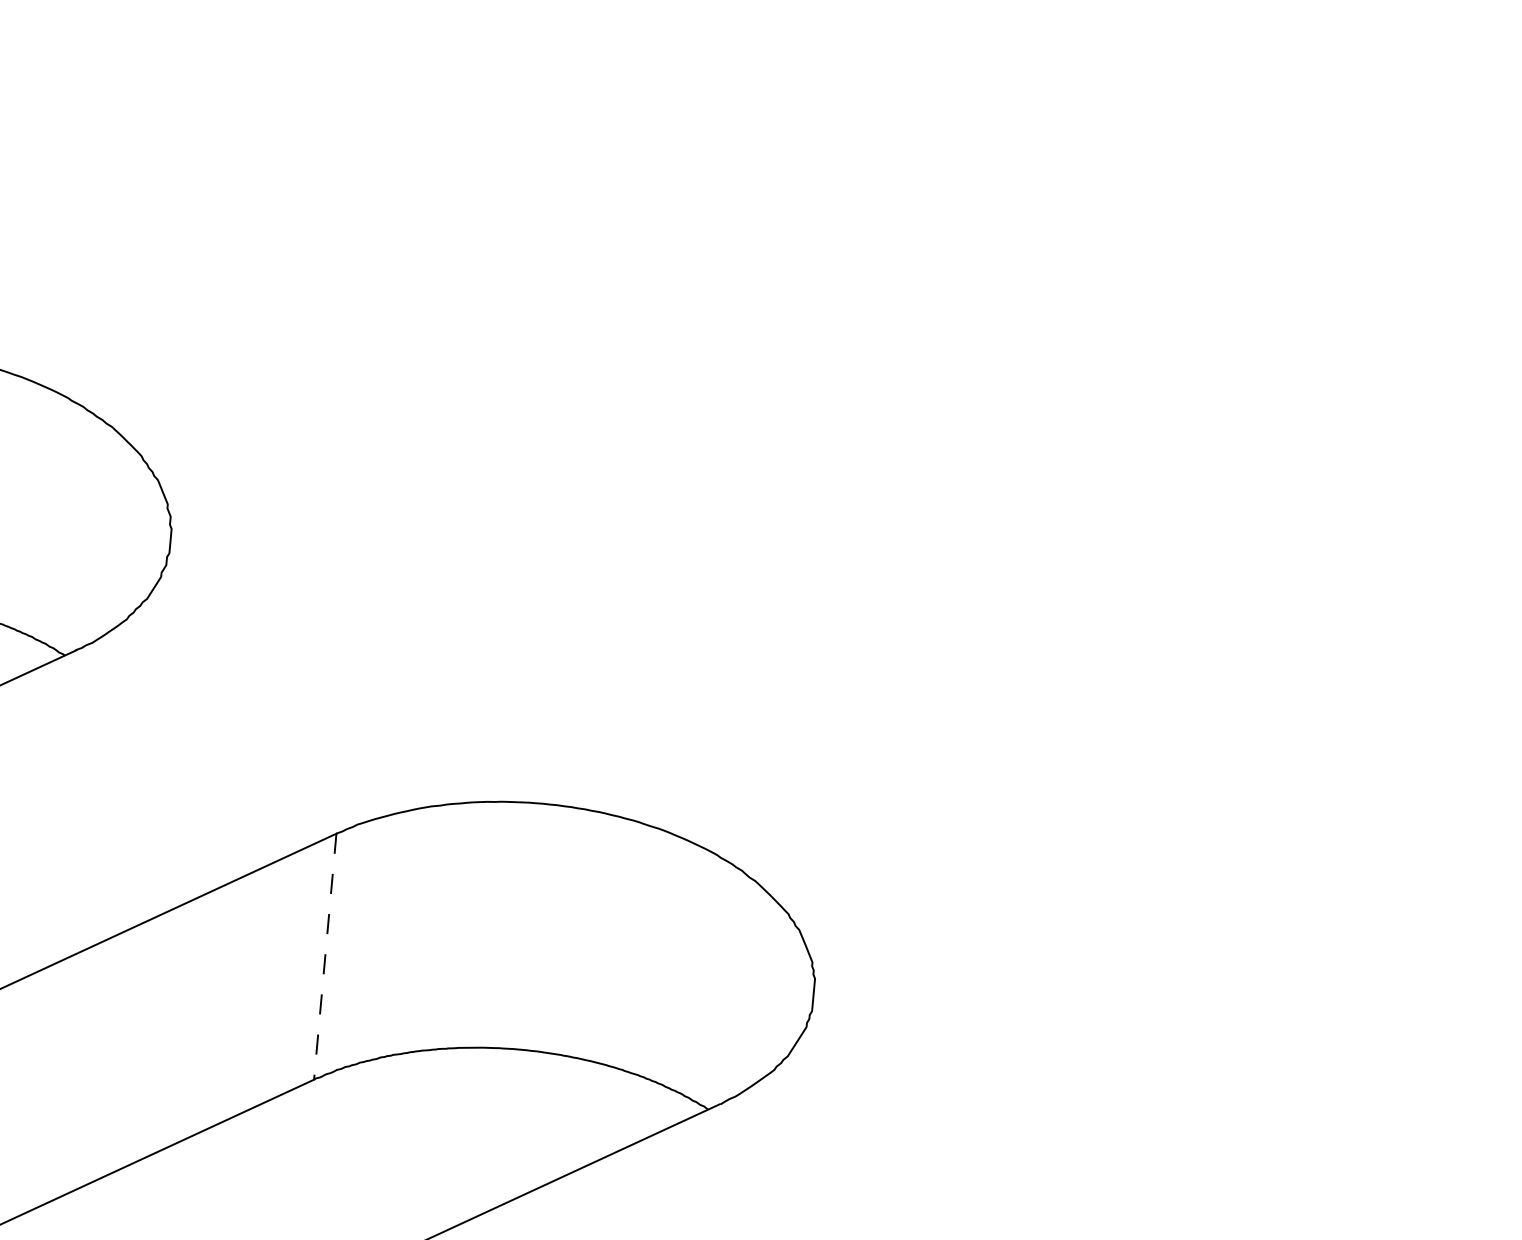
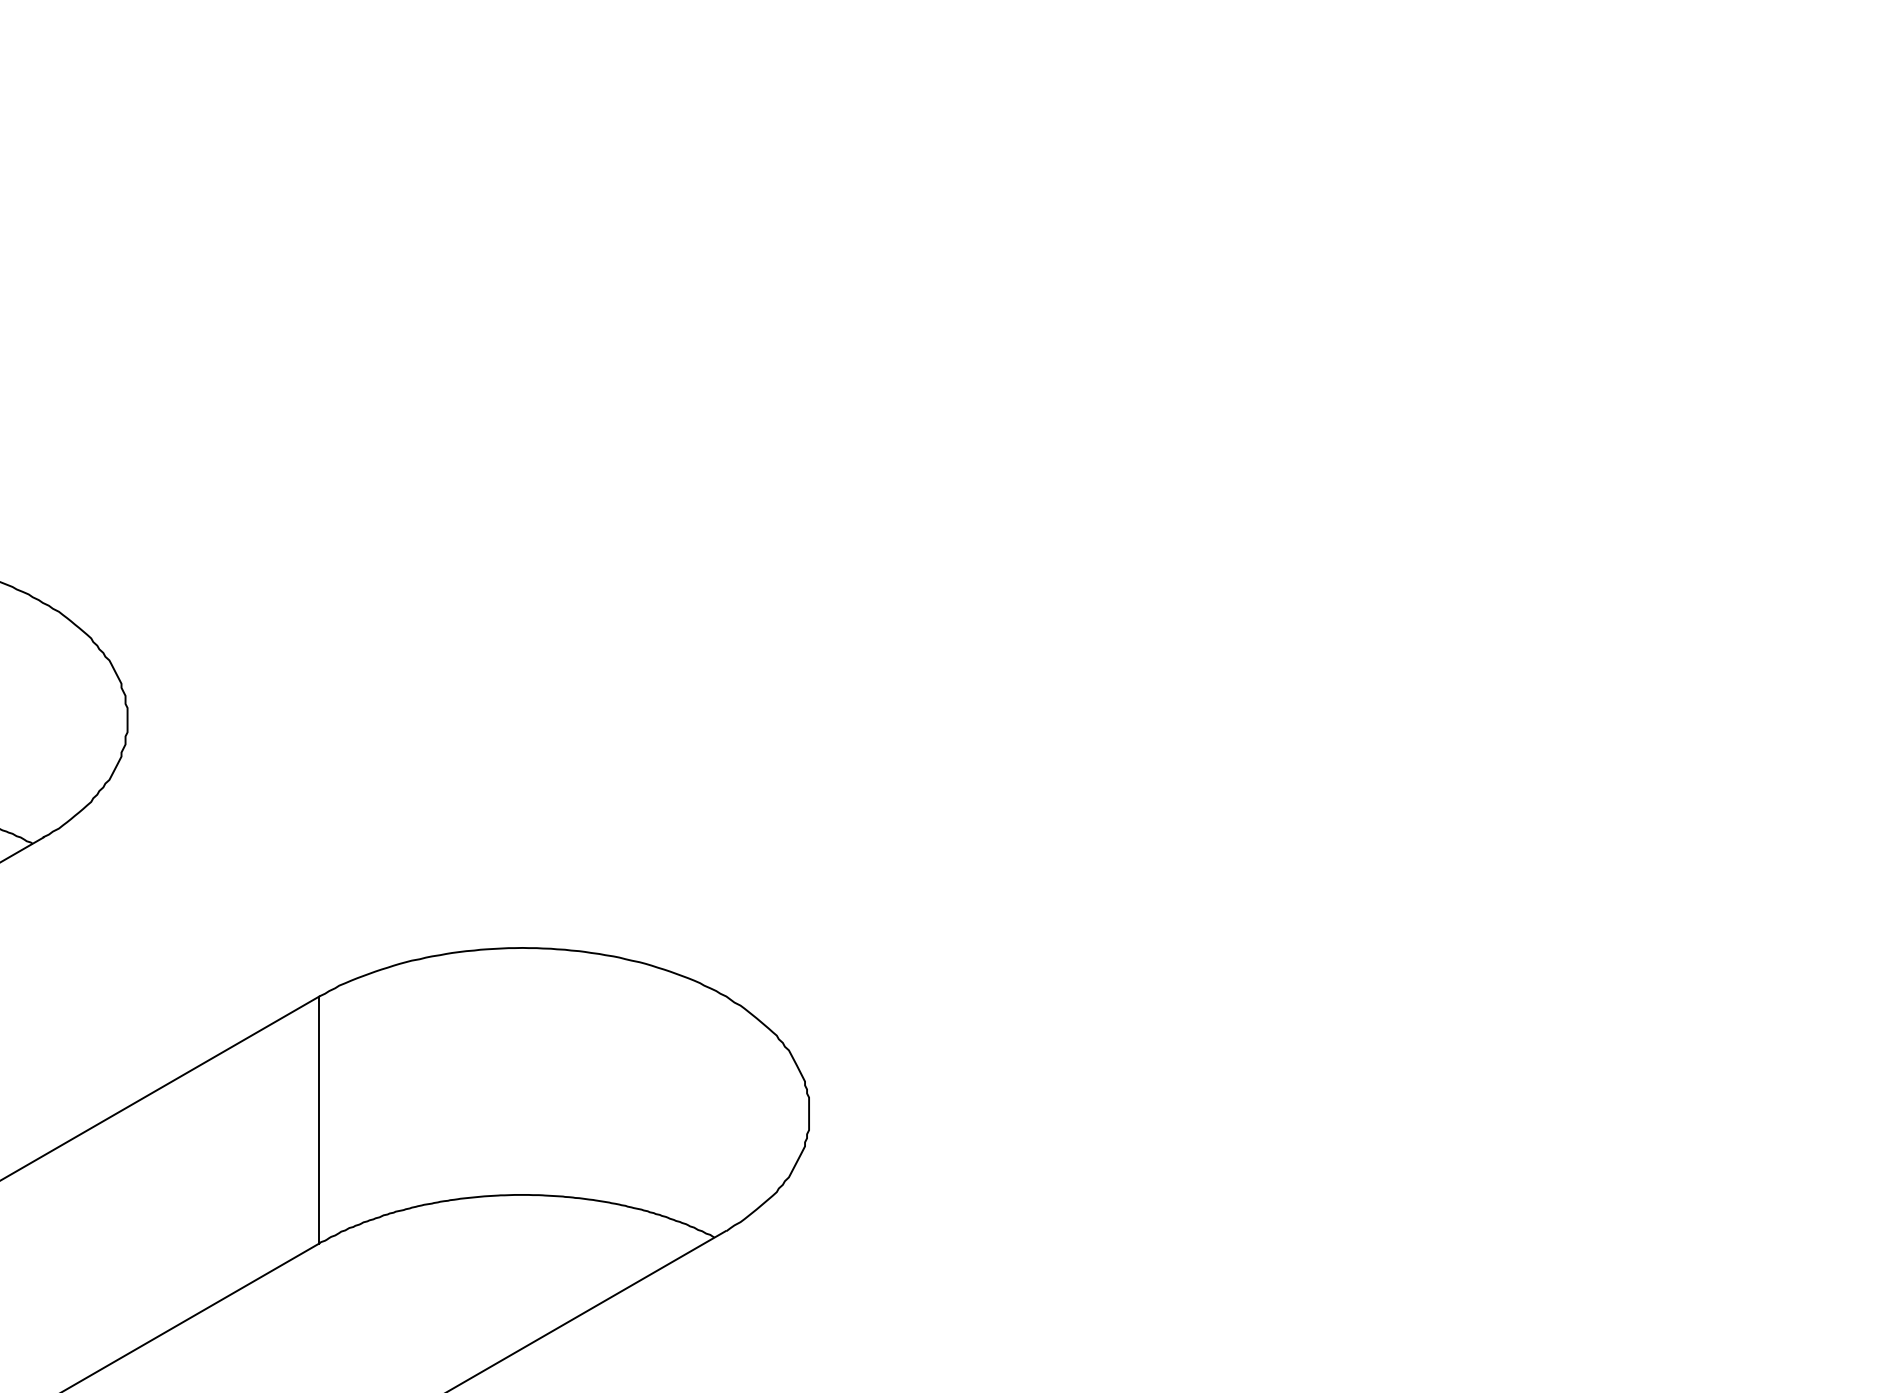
line: (325, 957) -> (319, 1120), dashed -> solid

